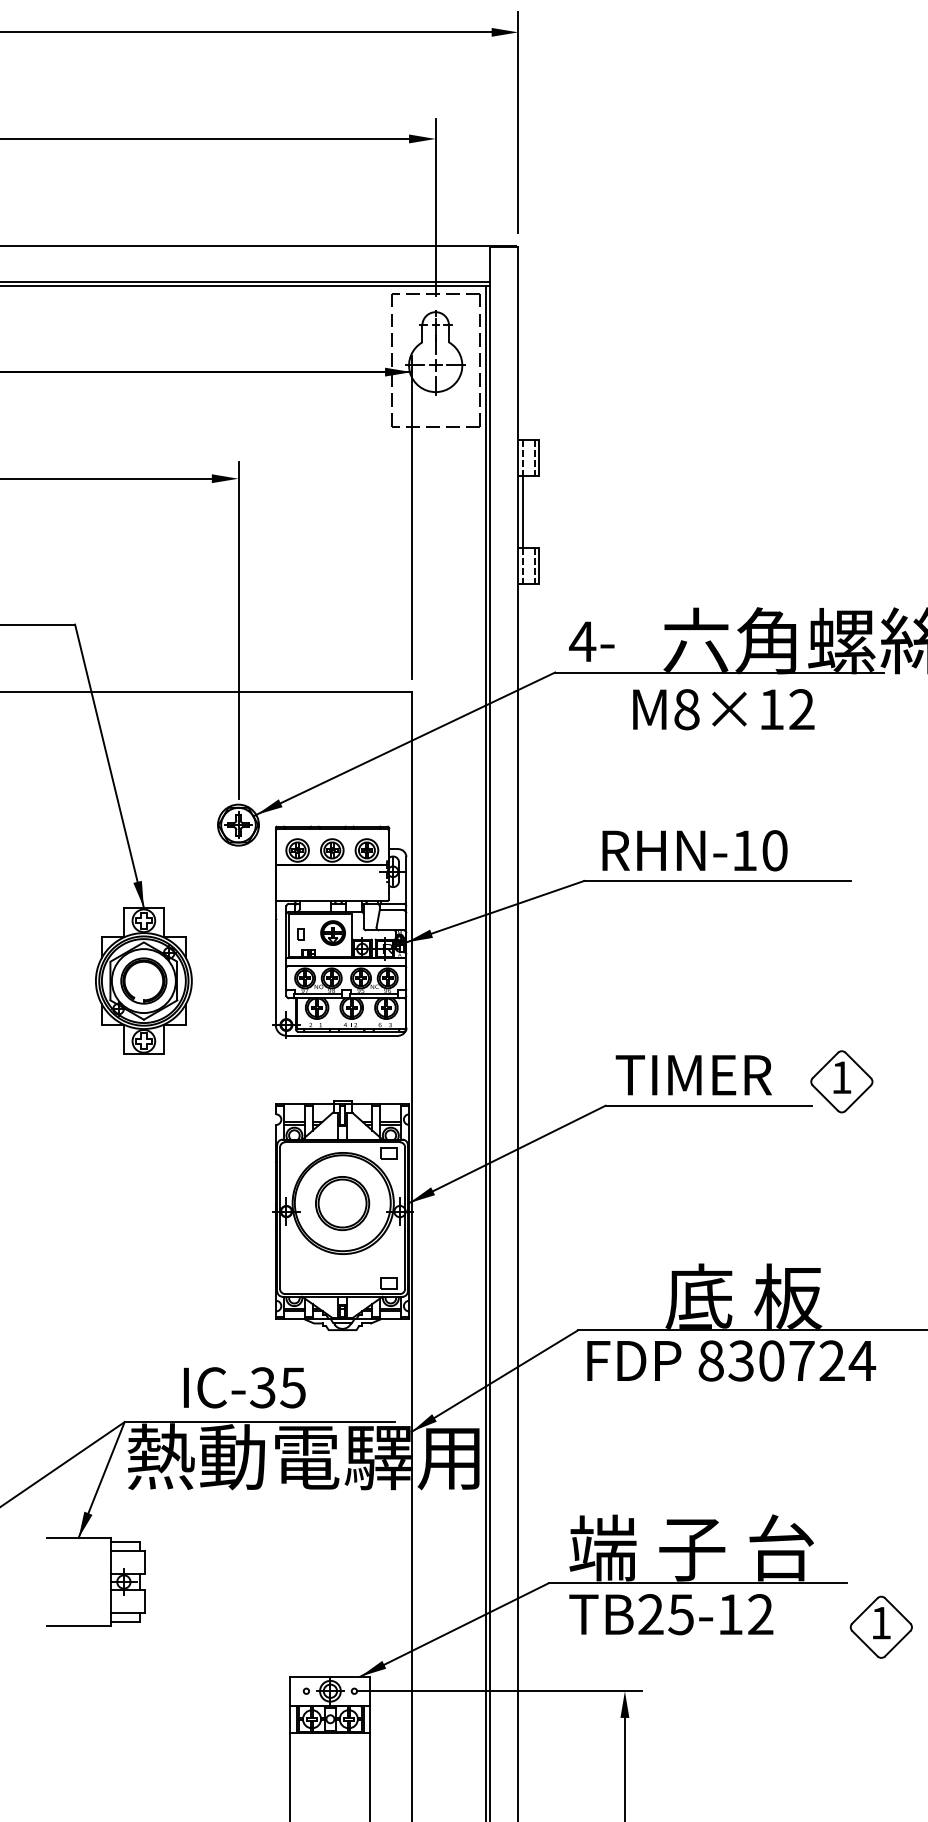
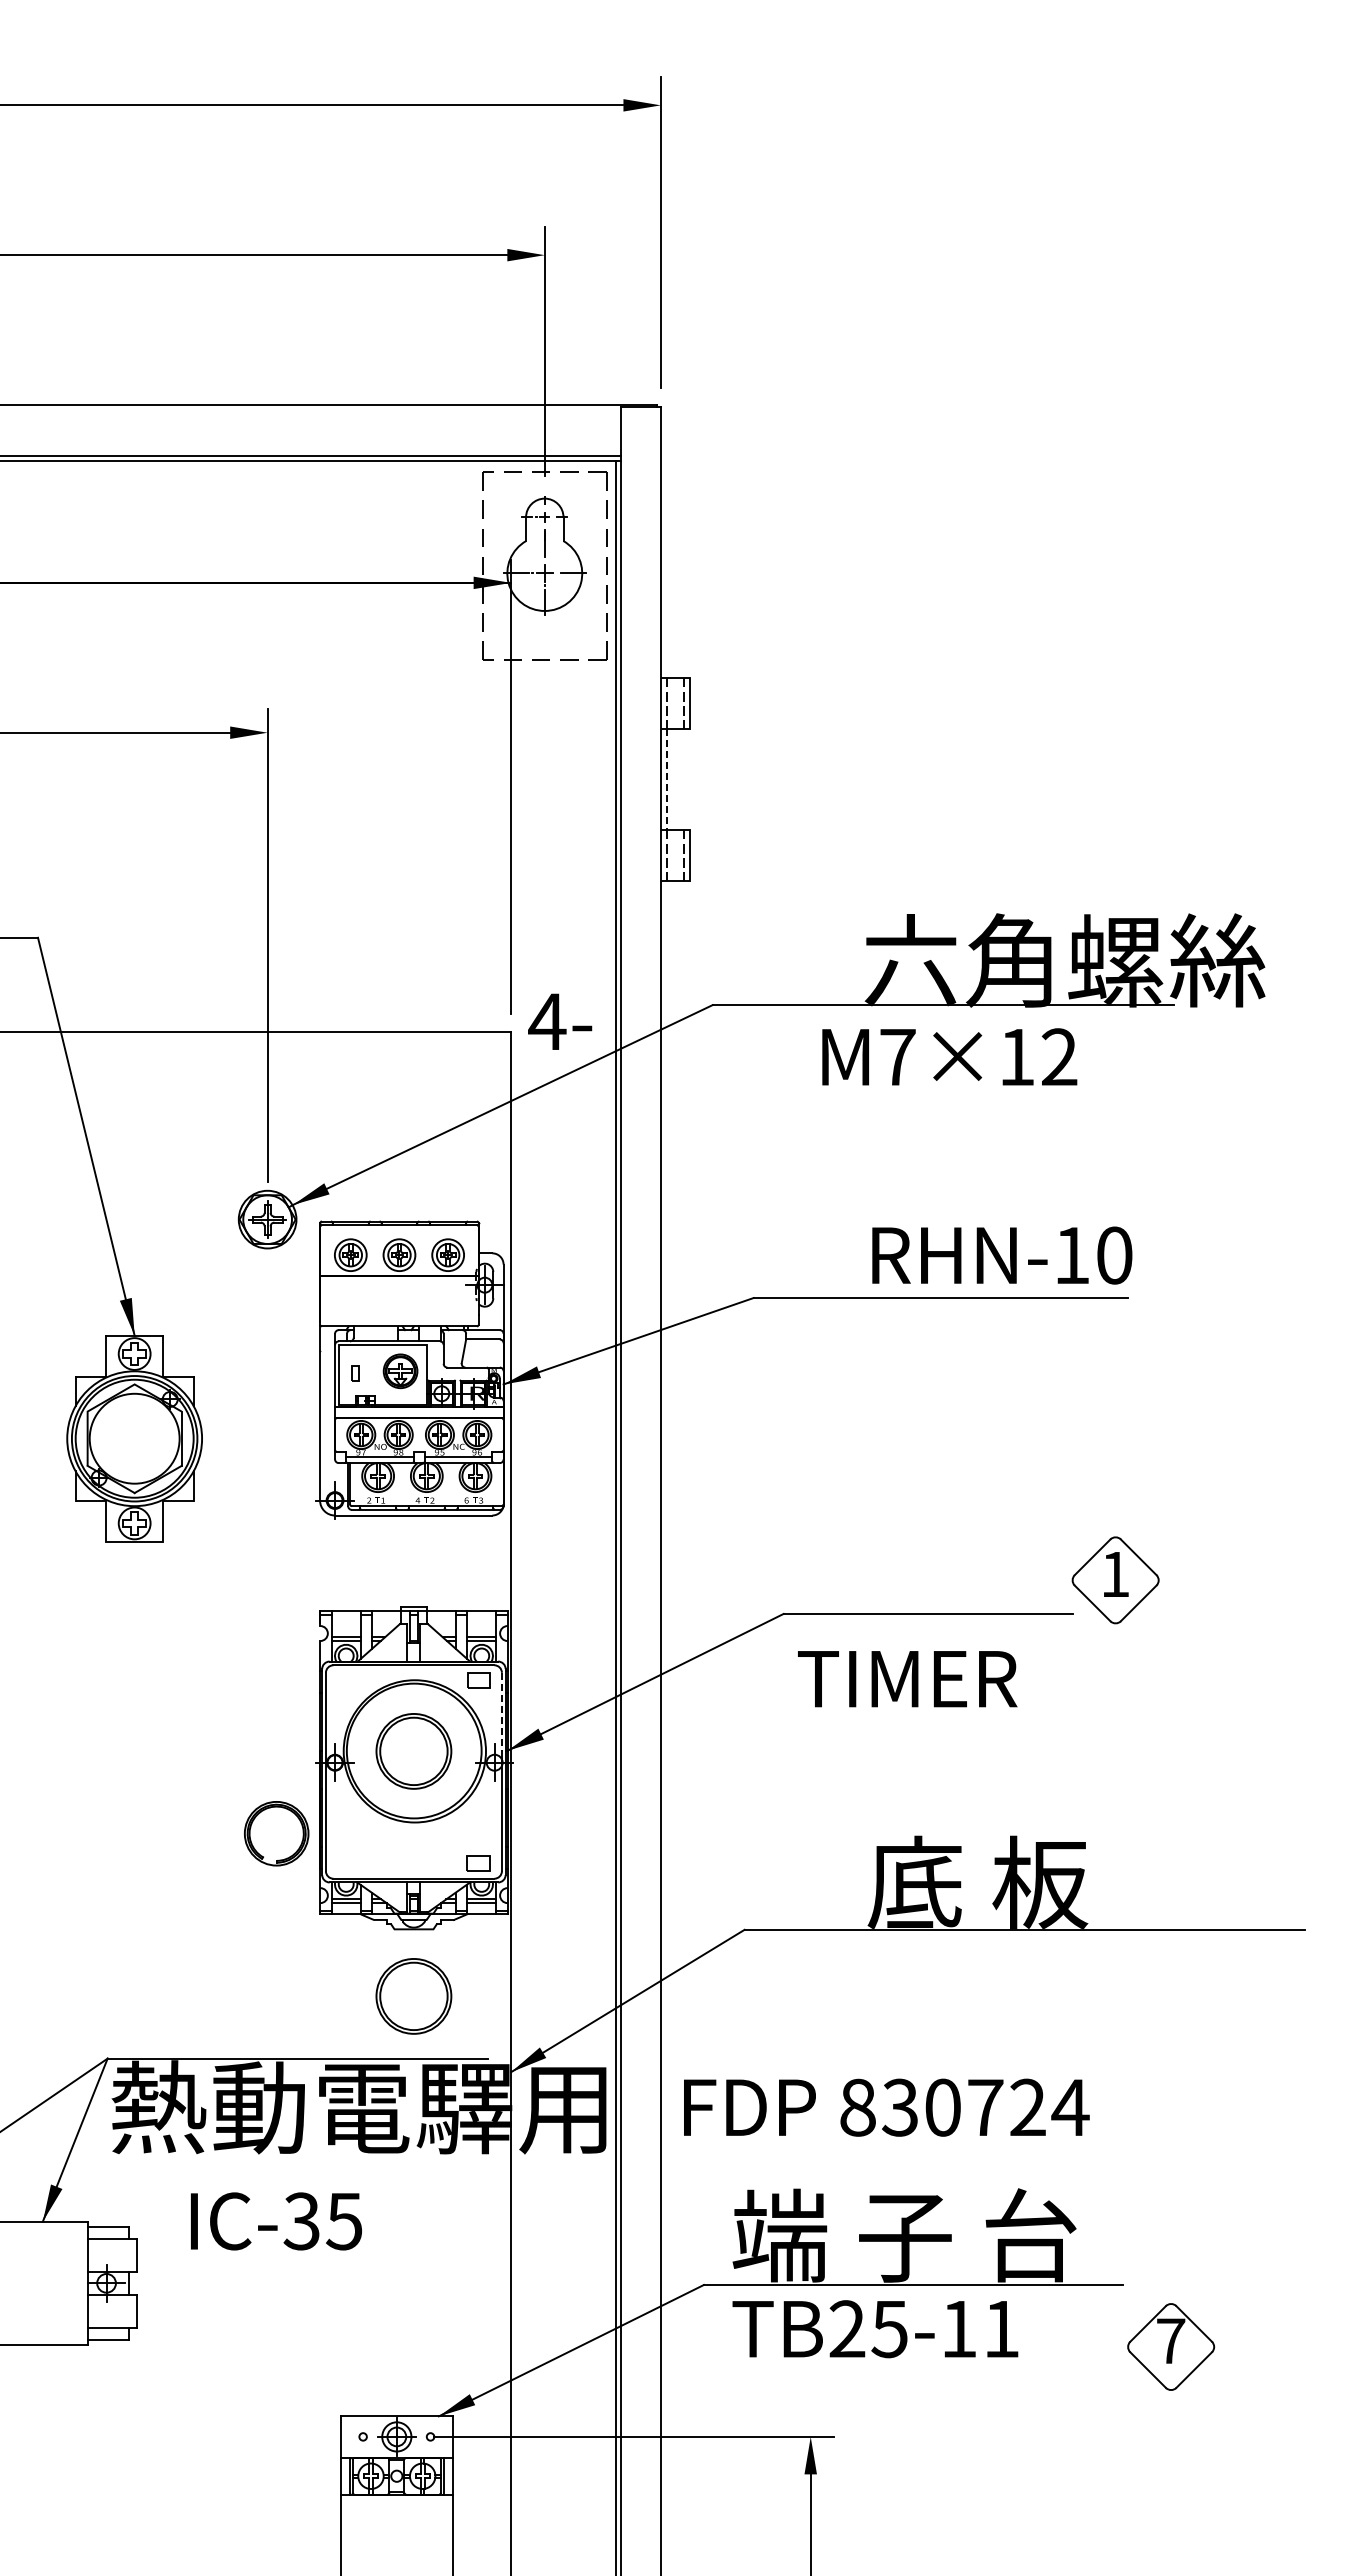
line: (523, 512) -> (667, 779), solid -> dashed
text: (592, 641) -> (560, 1021), moved
text: (686, 709) -> (897, 1057), M8×12 -> M7×12
text: (695, 850) -> (1002, 1255), moved
part: (143, 980) -> (276, 1833), moved
text: (693, 1075) -> (907, 1679), moved
line: (404, 1175) -> (501, 1712), solid -> dashed
text: (731, 1360) -> (886, 2107), moved
part: (342, 1377) -> (413, 1996), added
text: (244, 1387) -> (276, 2221), moved
text: (760, 1614) -> (1001, 2328), TB25-12 -> TB25-11
text: (881, 1622) -> (1171, 2340), 1 -> 7

